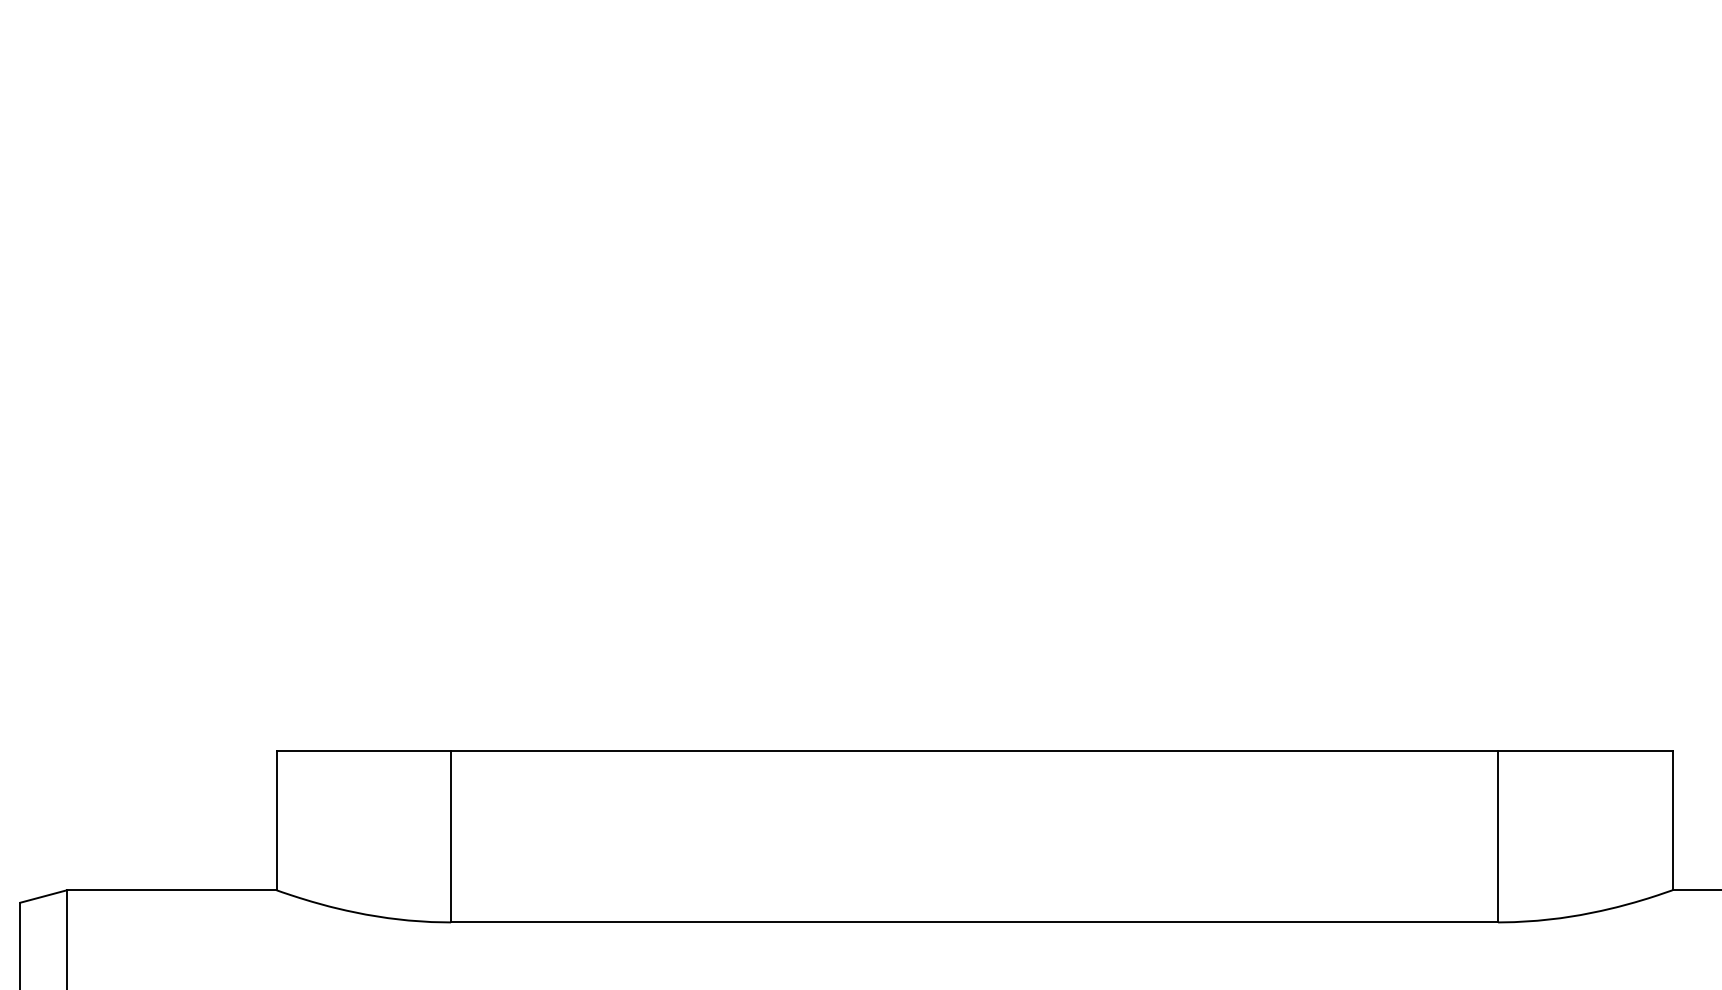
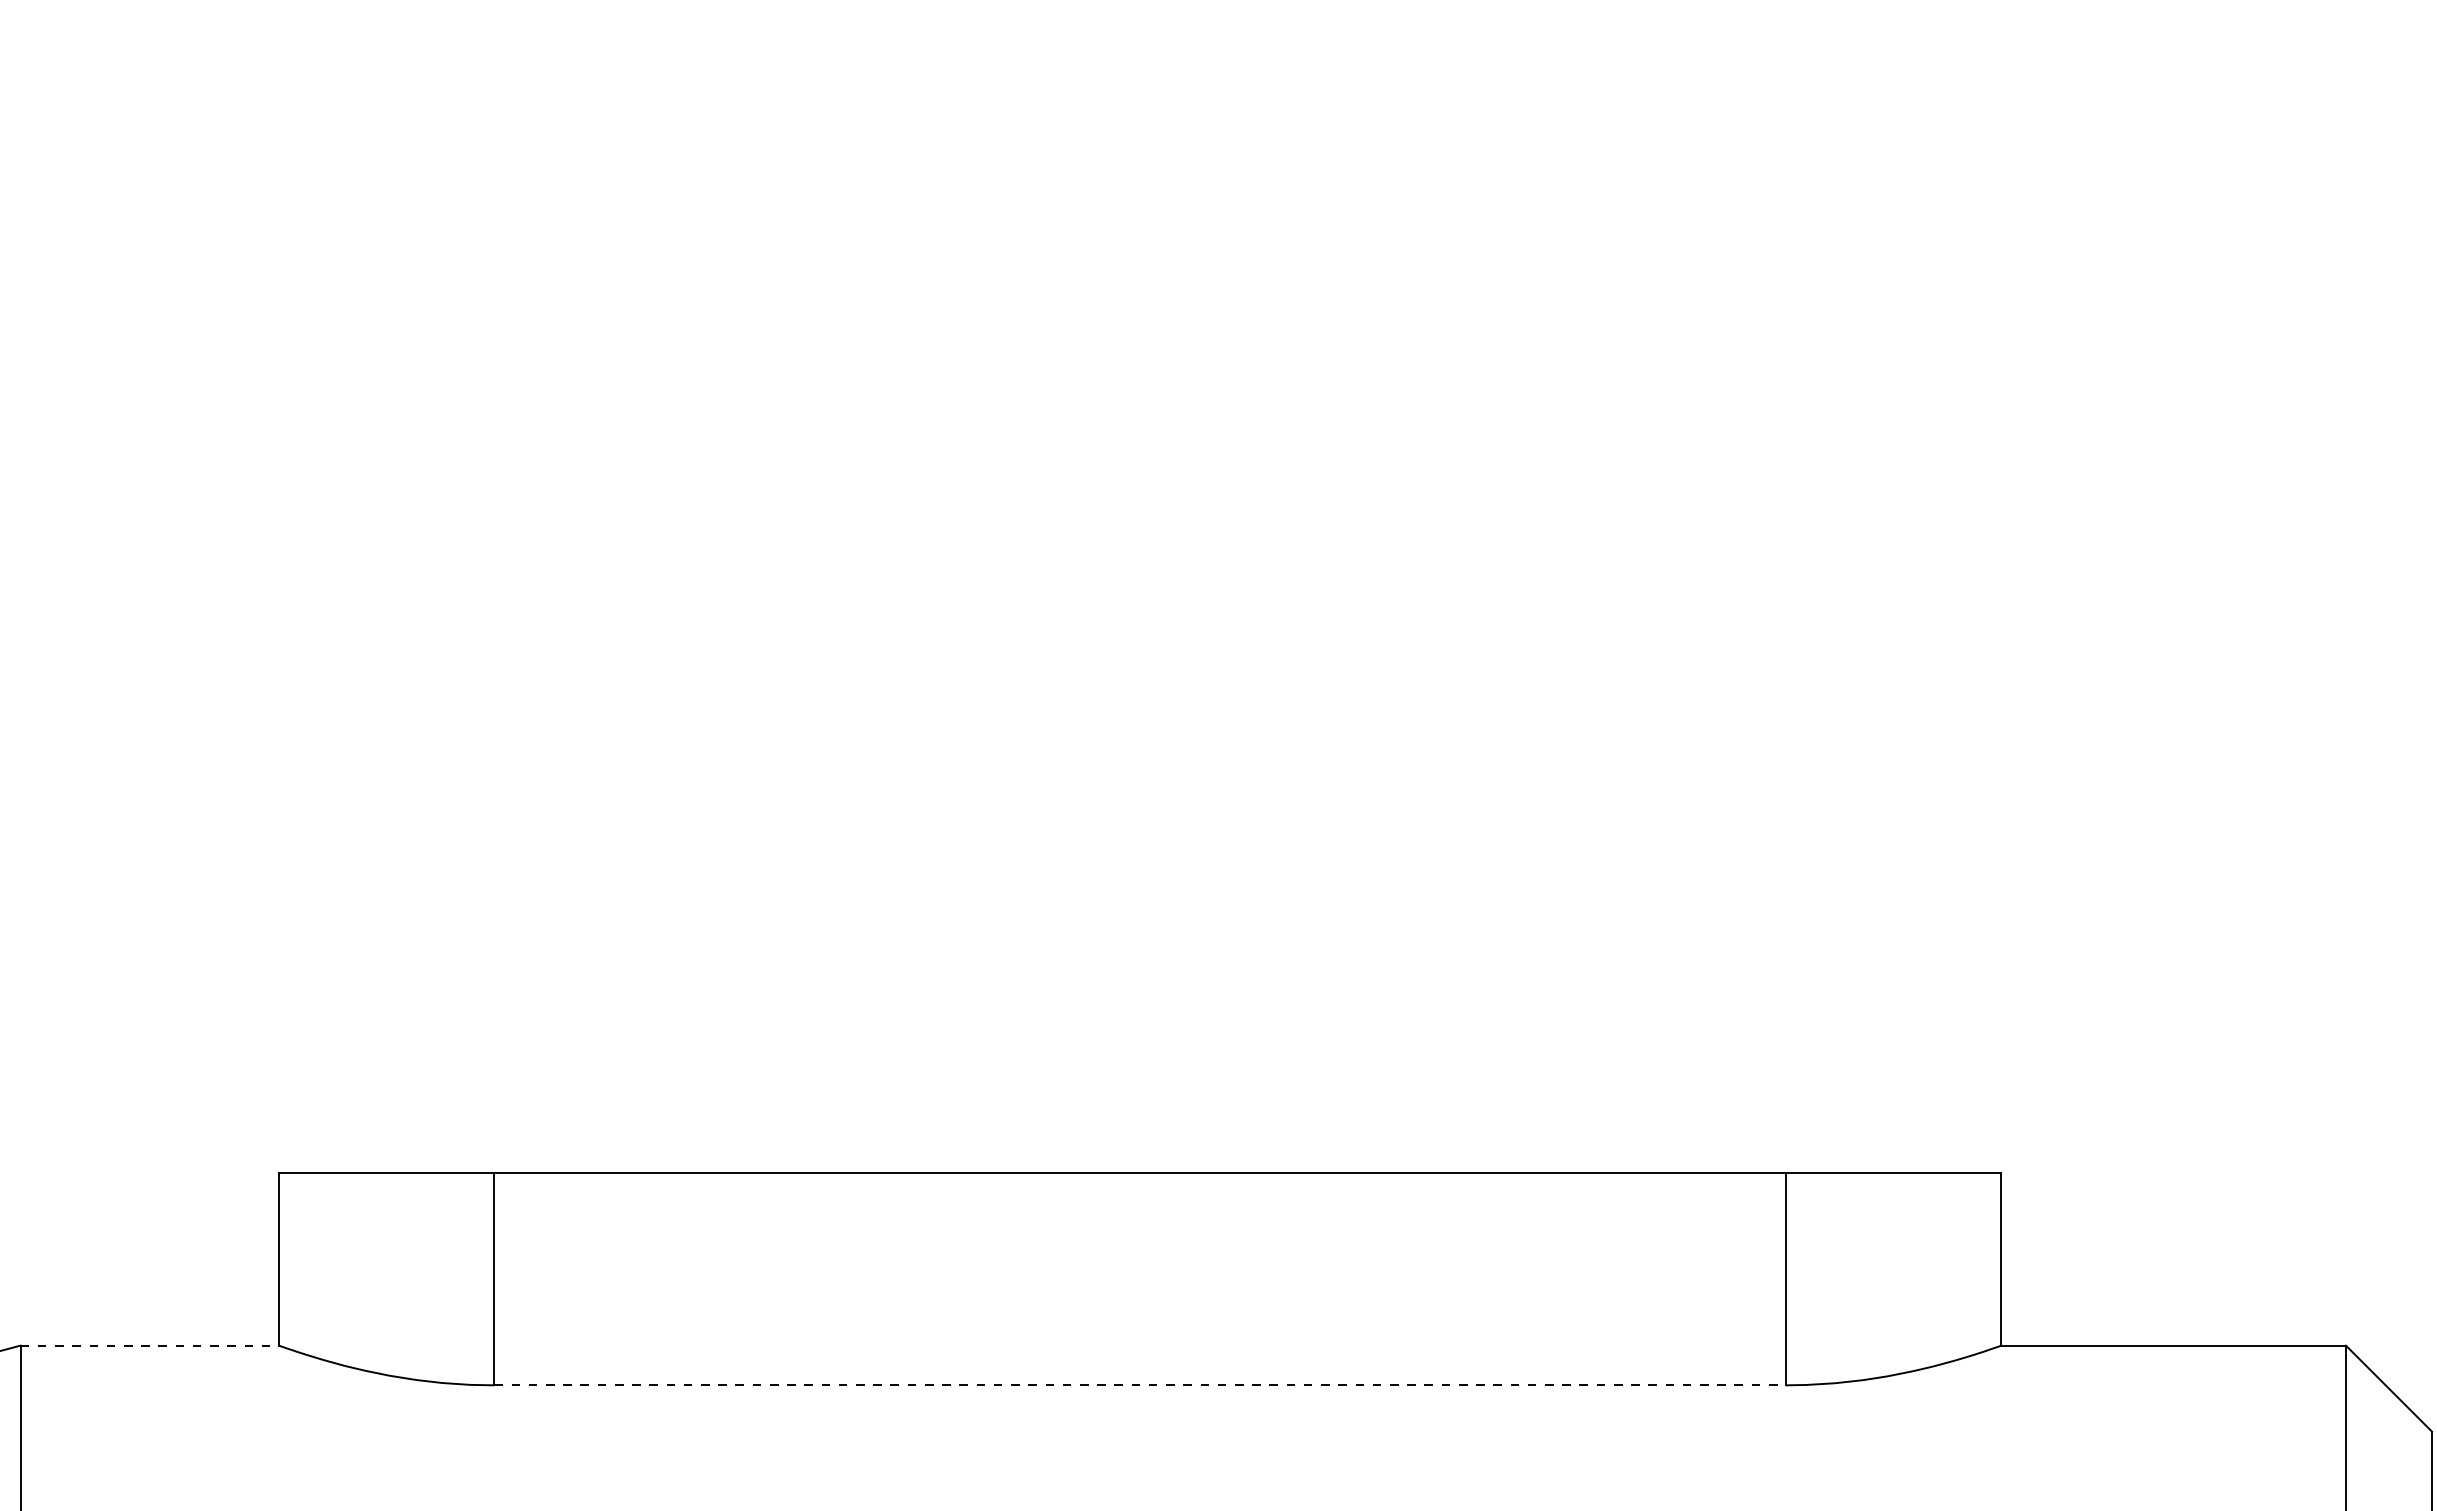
line: (172, 890) -> (150, 1345), solid -> dashed
line: (974, 922) -> (1140, 1385), solid -> dashed

